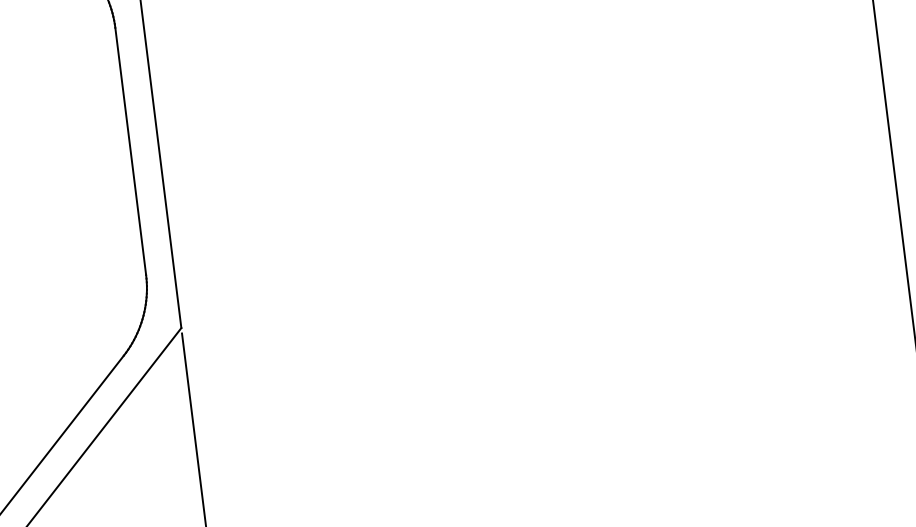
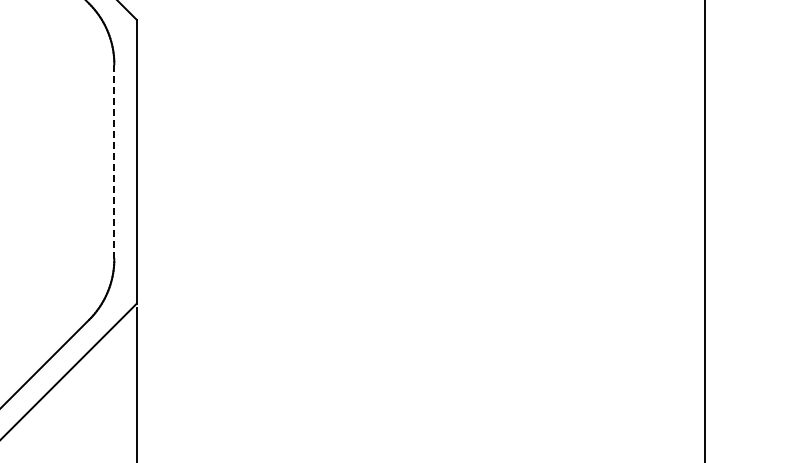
line: (130, 151) -> (114, 161), solid -> dashed

